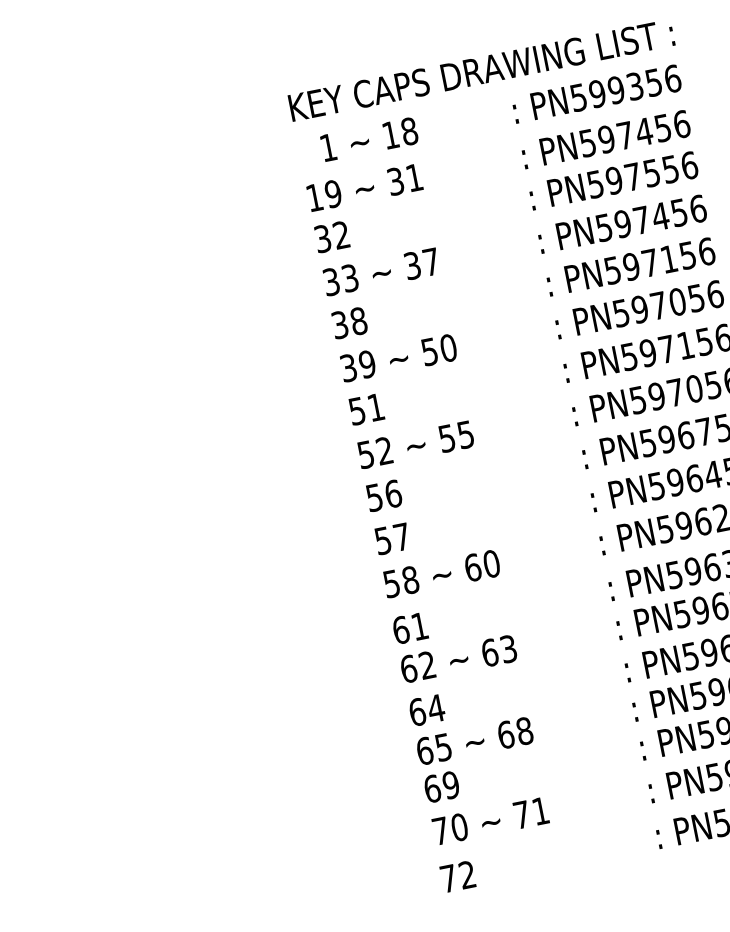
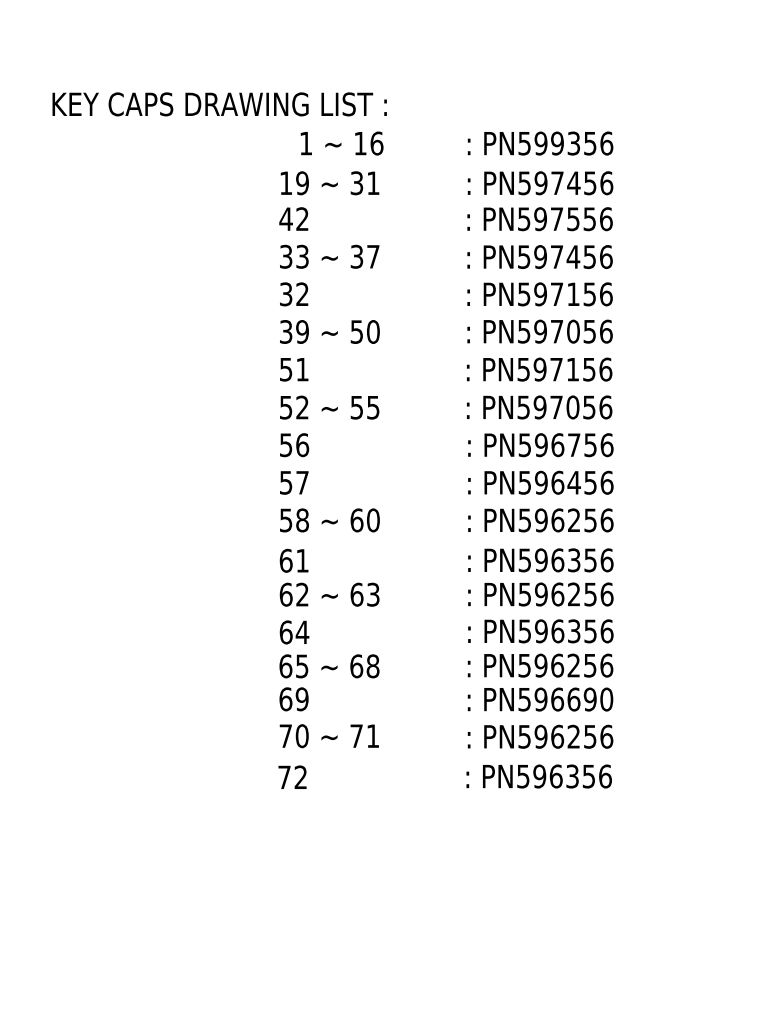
text: (481, 70) -> (219, 104), moved
text: (409, 131) -> (376, 143), 18 -> 16
text: (322, 239) -> (285, 219), 32 -> 42
text: (358, 321) -> (302, 294), 38 -> 32

